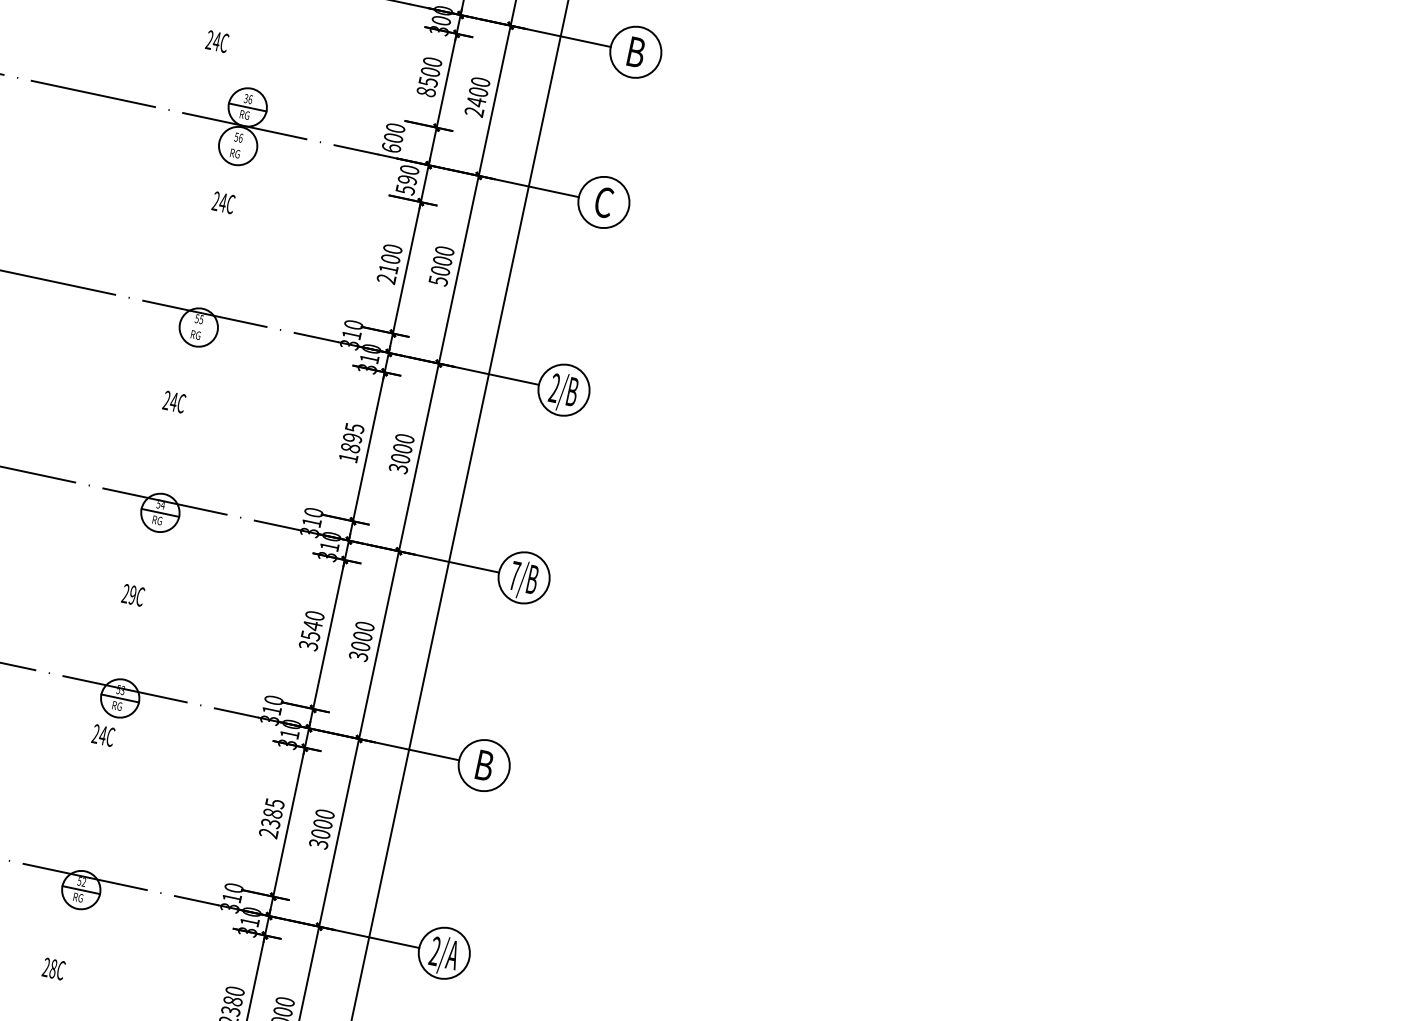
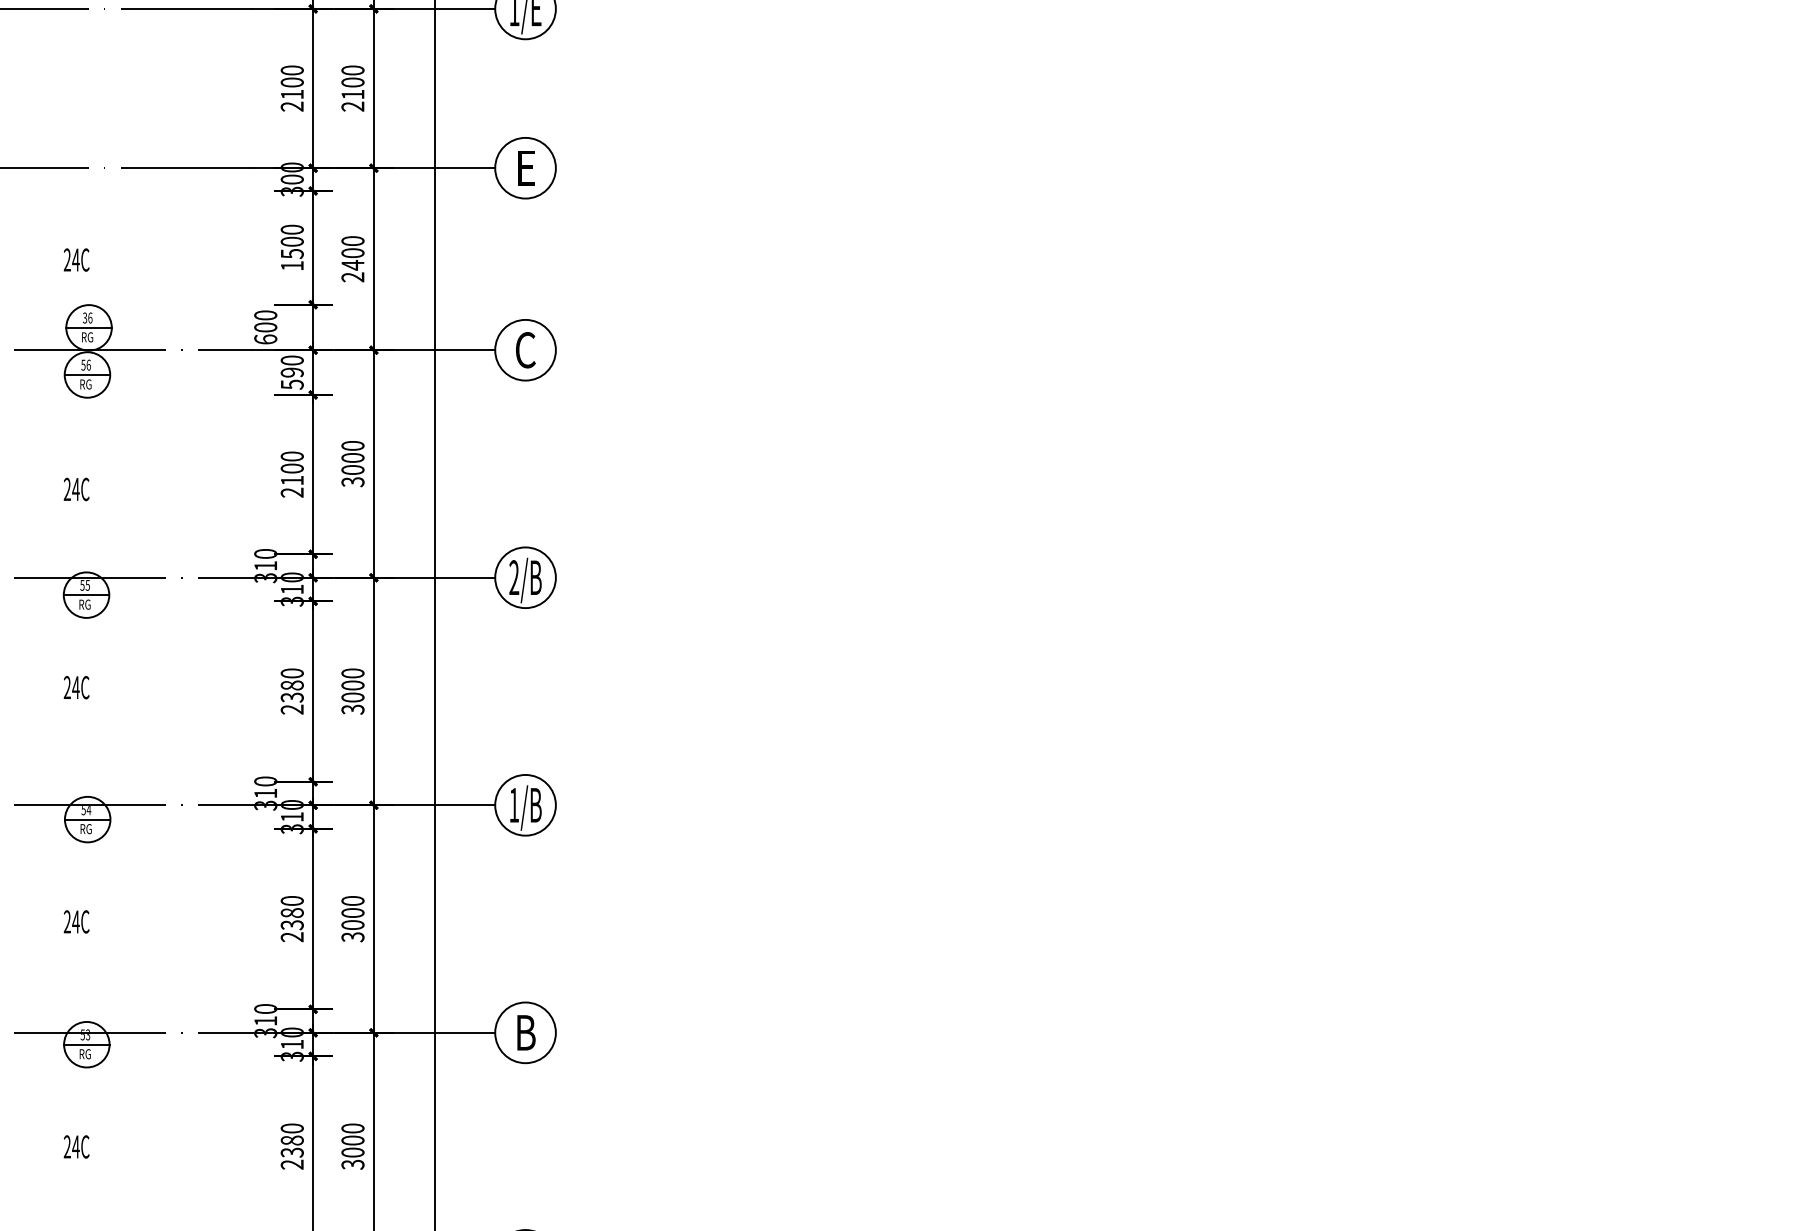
text: (217, 41) -> (76, 259), moved
text: (636, 51) -> (526, 167), B -> E
text: (425, 91) -> (291, 265), 8500 -> 1500
line: (238, 145) -> (87, 374), added
text: (223, 202) -> (76, 489), moved
text: (438, 280) -> (352, 481), 5000 -> 3000
line: (198, 327) -> (86, 595), added
text: (350, 442) -> (291, 691), 1895 -> 2380
text: (514, 576) -> (514, 805), 7/B -> 1/B
text: (132, 594) -> (75, 921), 29C -> 24C
text: (310, 635) -> (291, 924), 3540 -> 2380
text: (103, 735) -> (76, 1146), moved
text: (274, 803) -> (291, 1128), 2385 -> 2380

